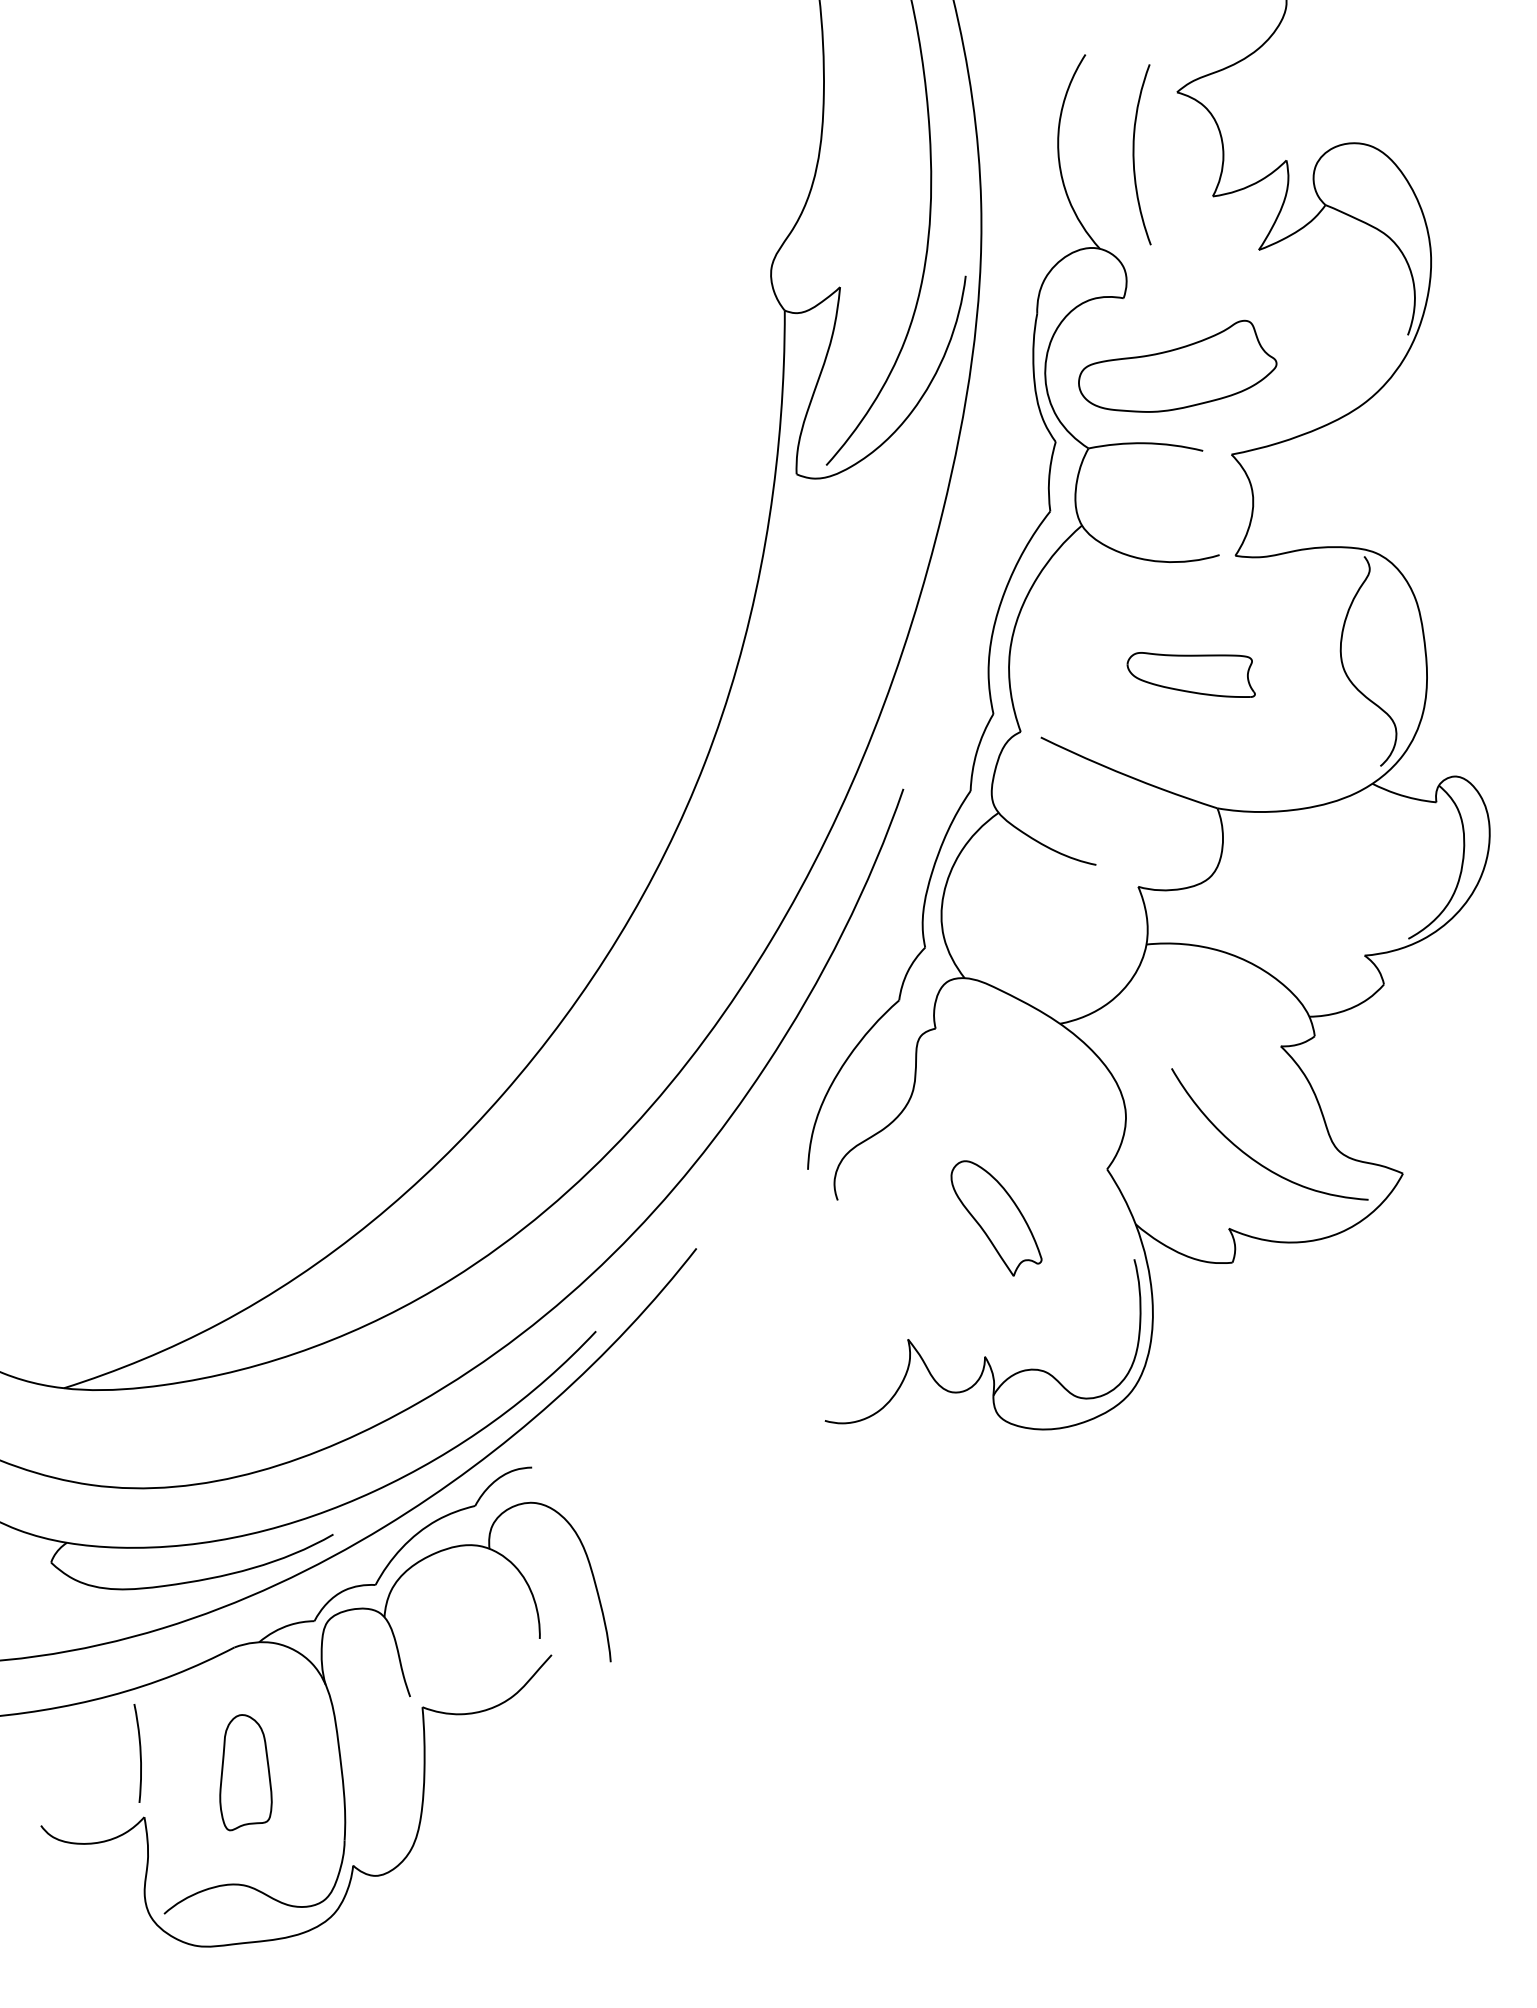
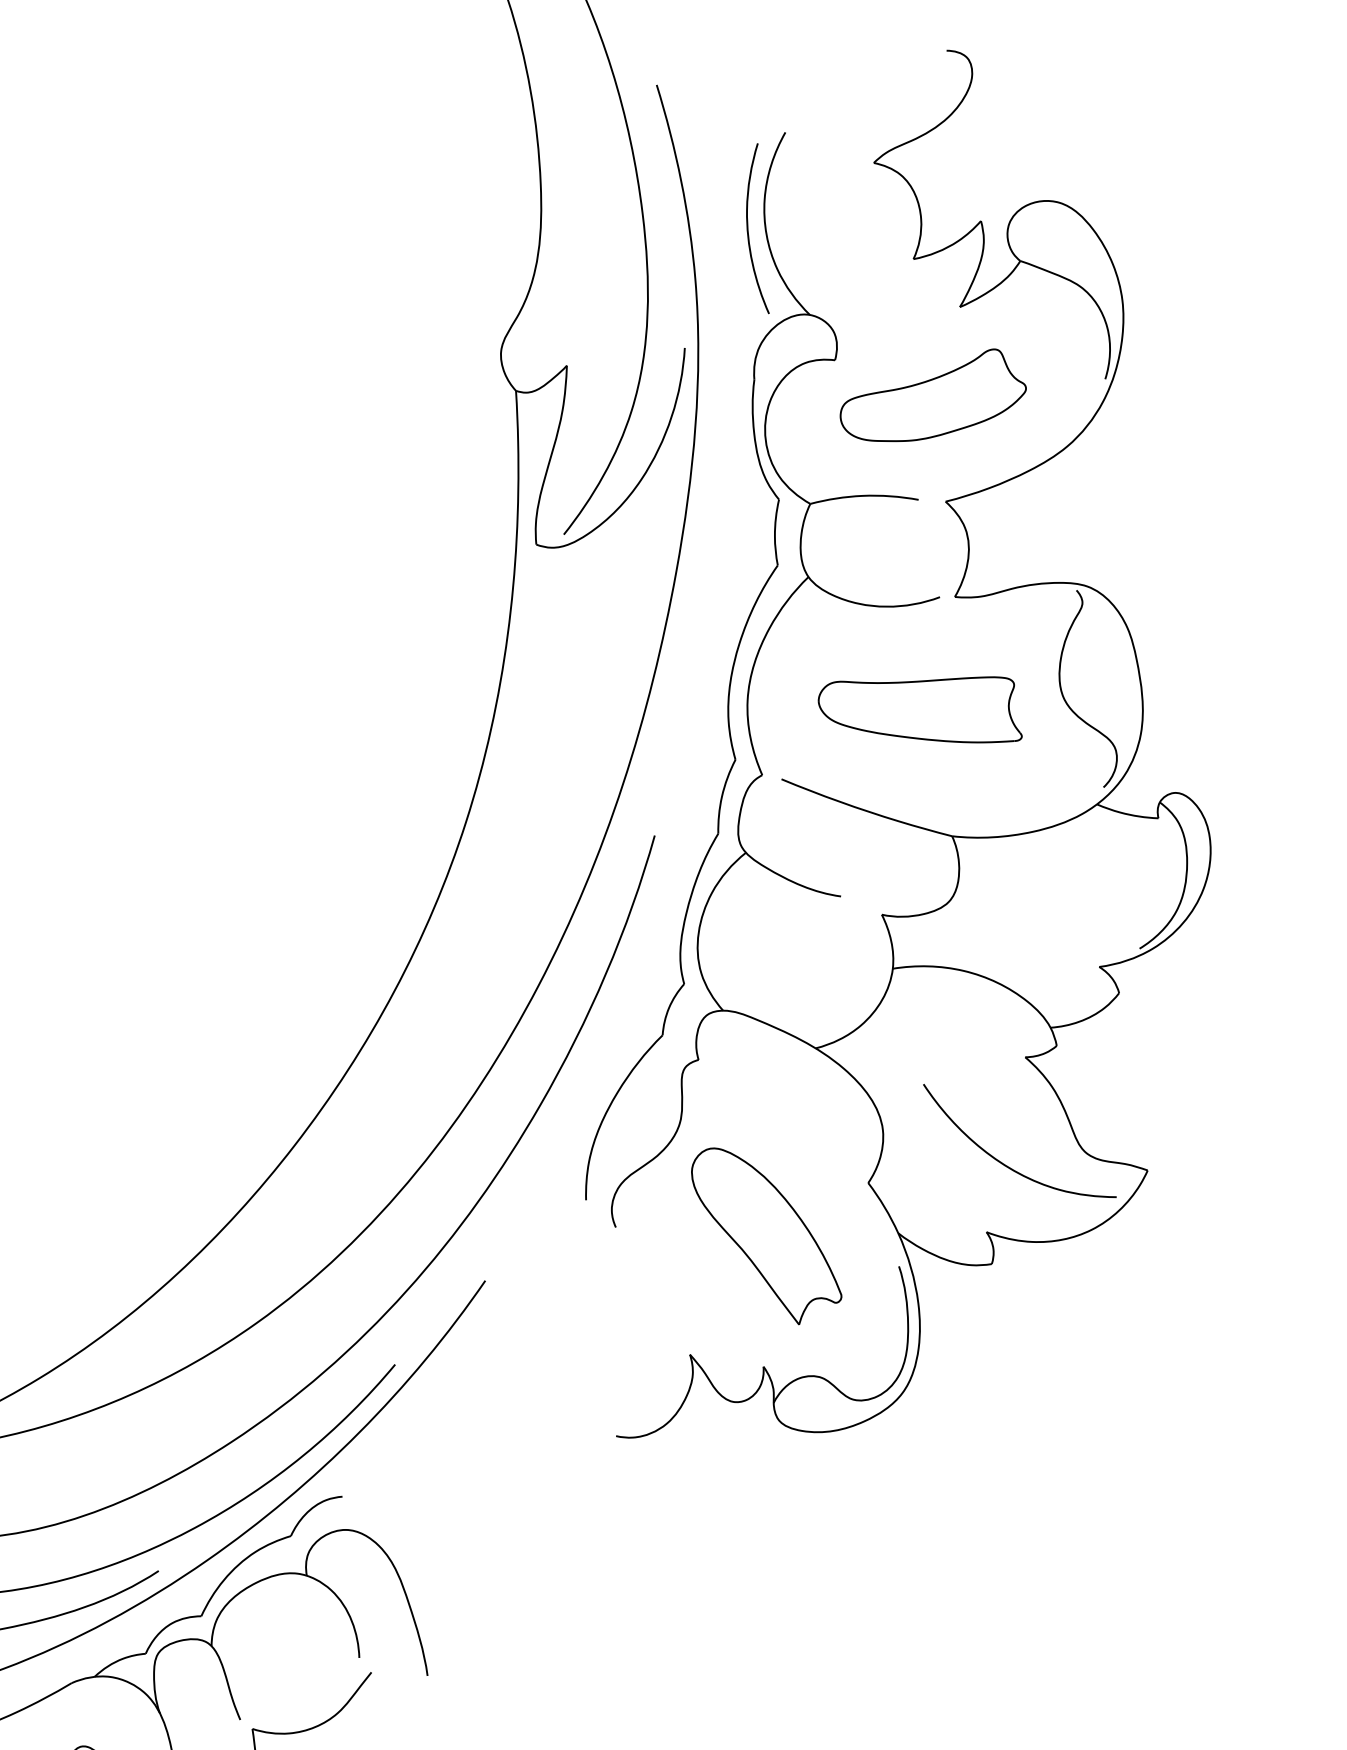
curve: (1134, 154) -> (748, 229), moved
part: (1177, 365) -> (932, 395), moved
part: (1191, 674) -> (920, 711), size x1.67
part: (996, 1218) -> (766, 1235), size x1.67

